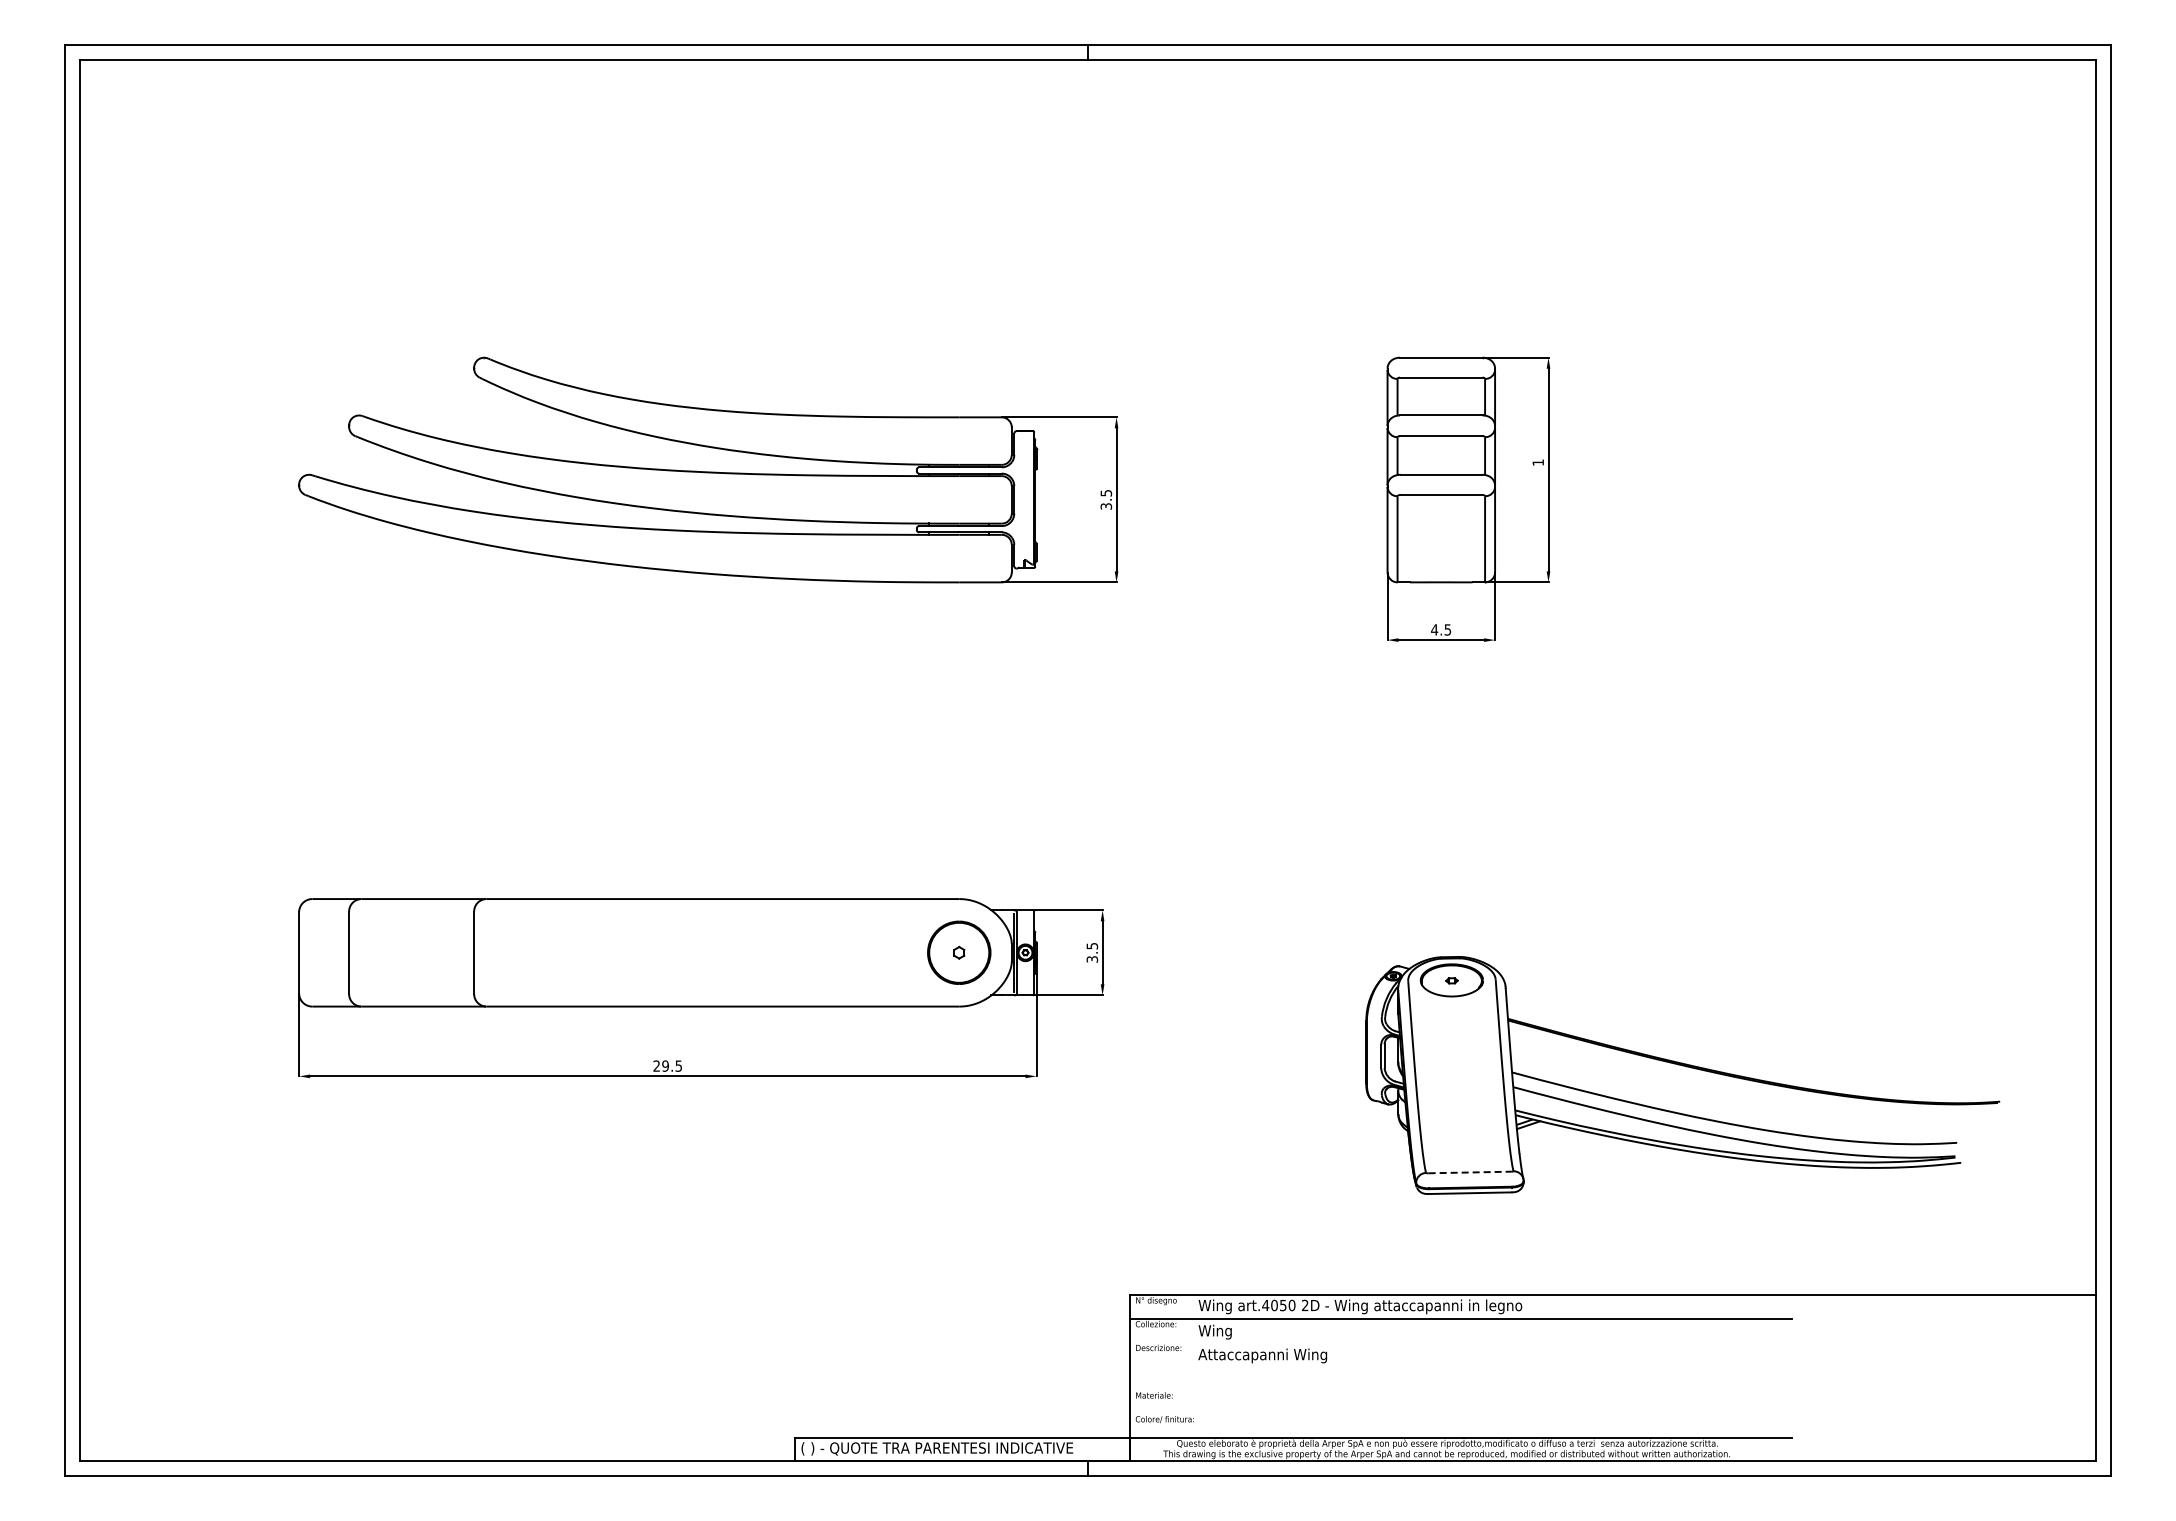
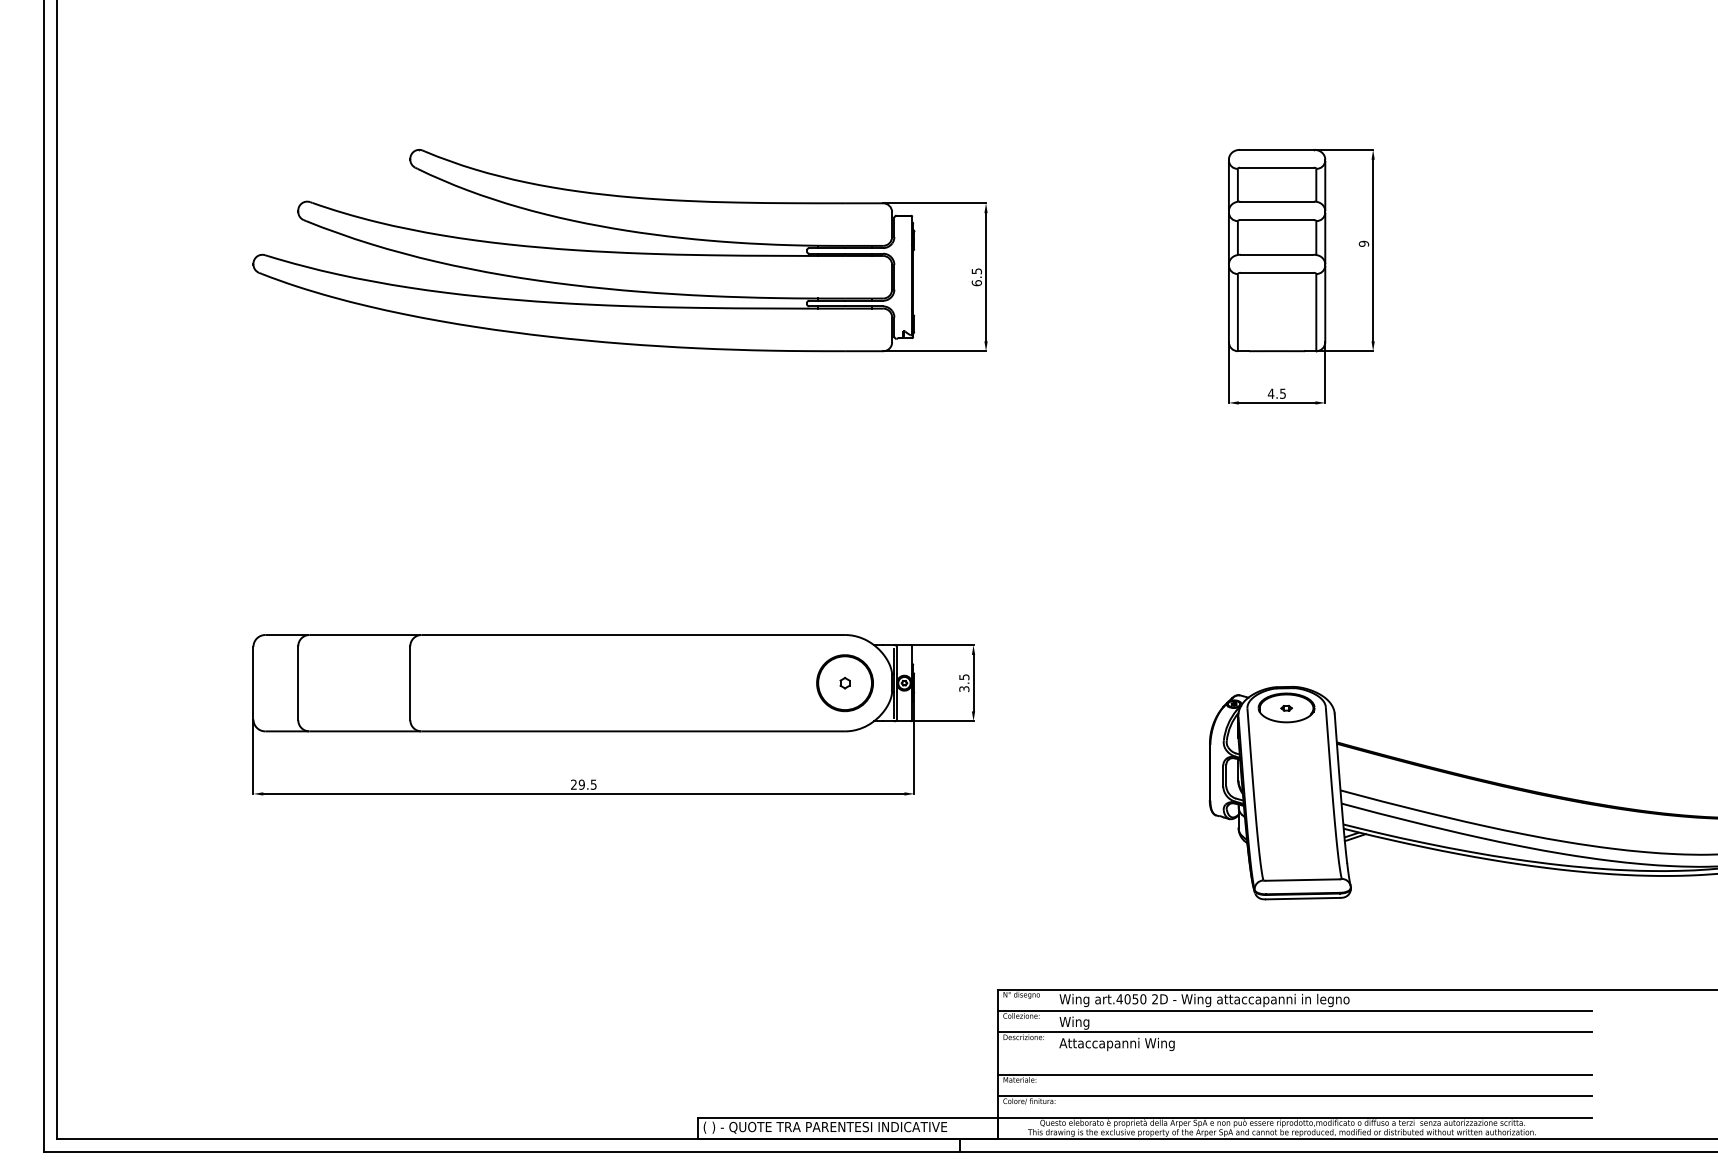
text: (1538, 462) -> (1364, 243), 1 -> 9
text: (1106, 506) -> (977, 283), 3.5 -> 6.5
line: (1470, 1172) -> (1303, 880), dashed -> solid
line: (1460, 1342) -> (1294, 1032), added
line: (1460, 1389) -> (1294, 1074), added
line: (1460, 1413) -> (1294, 1096), added

